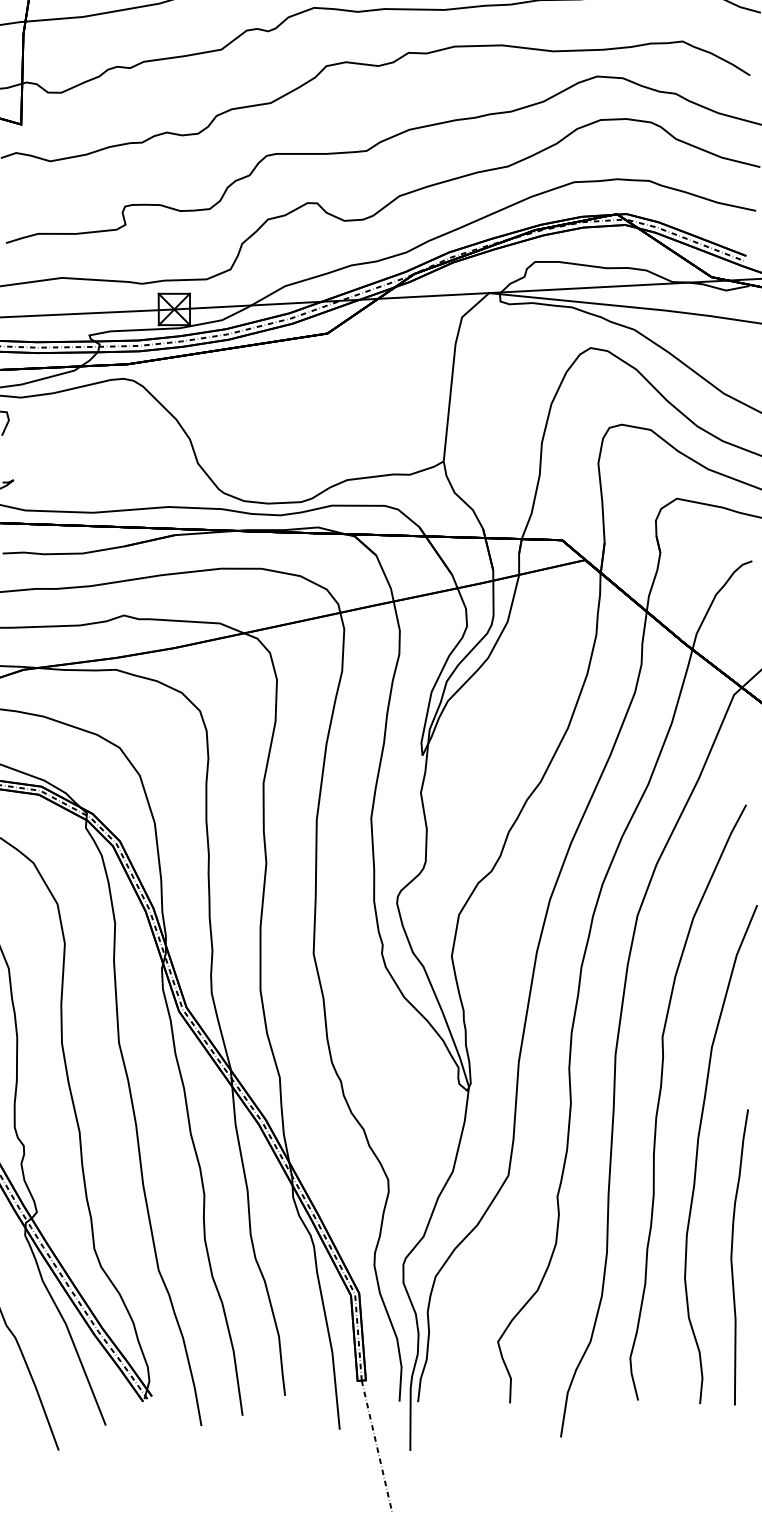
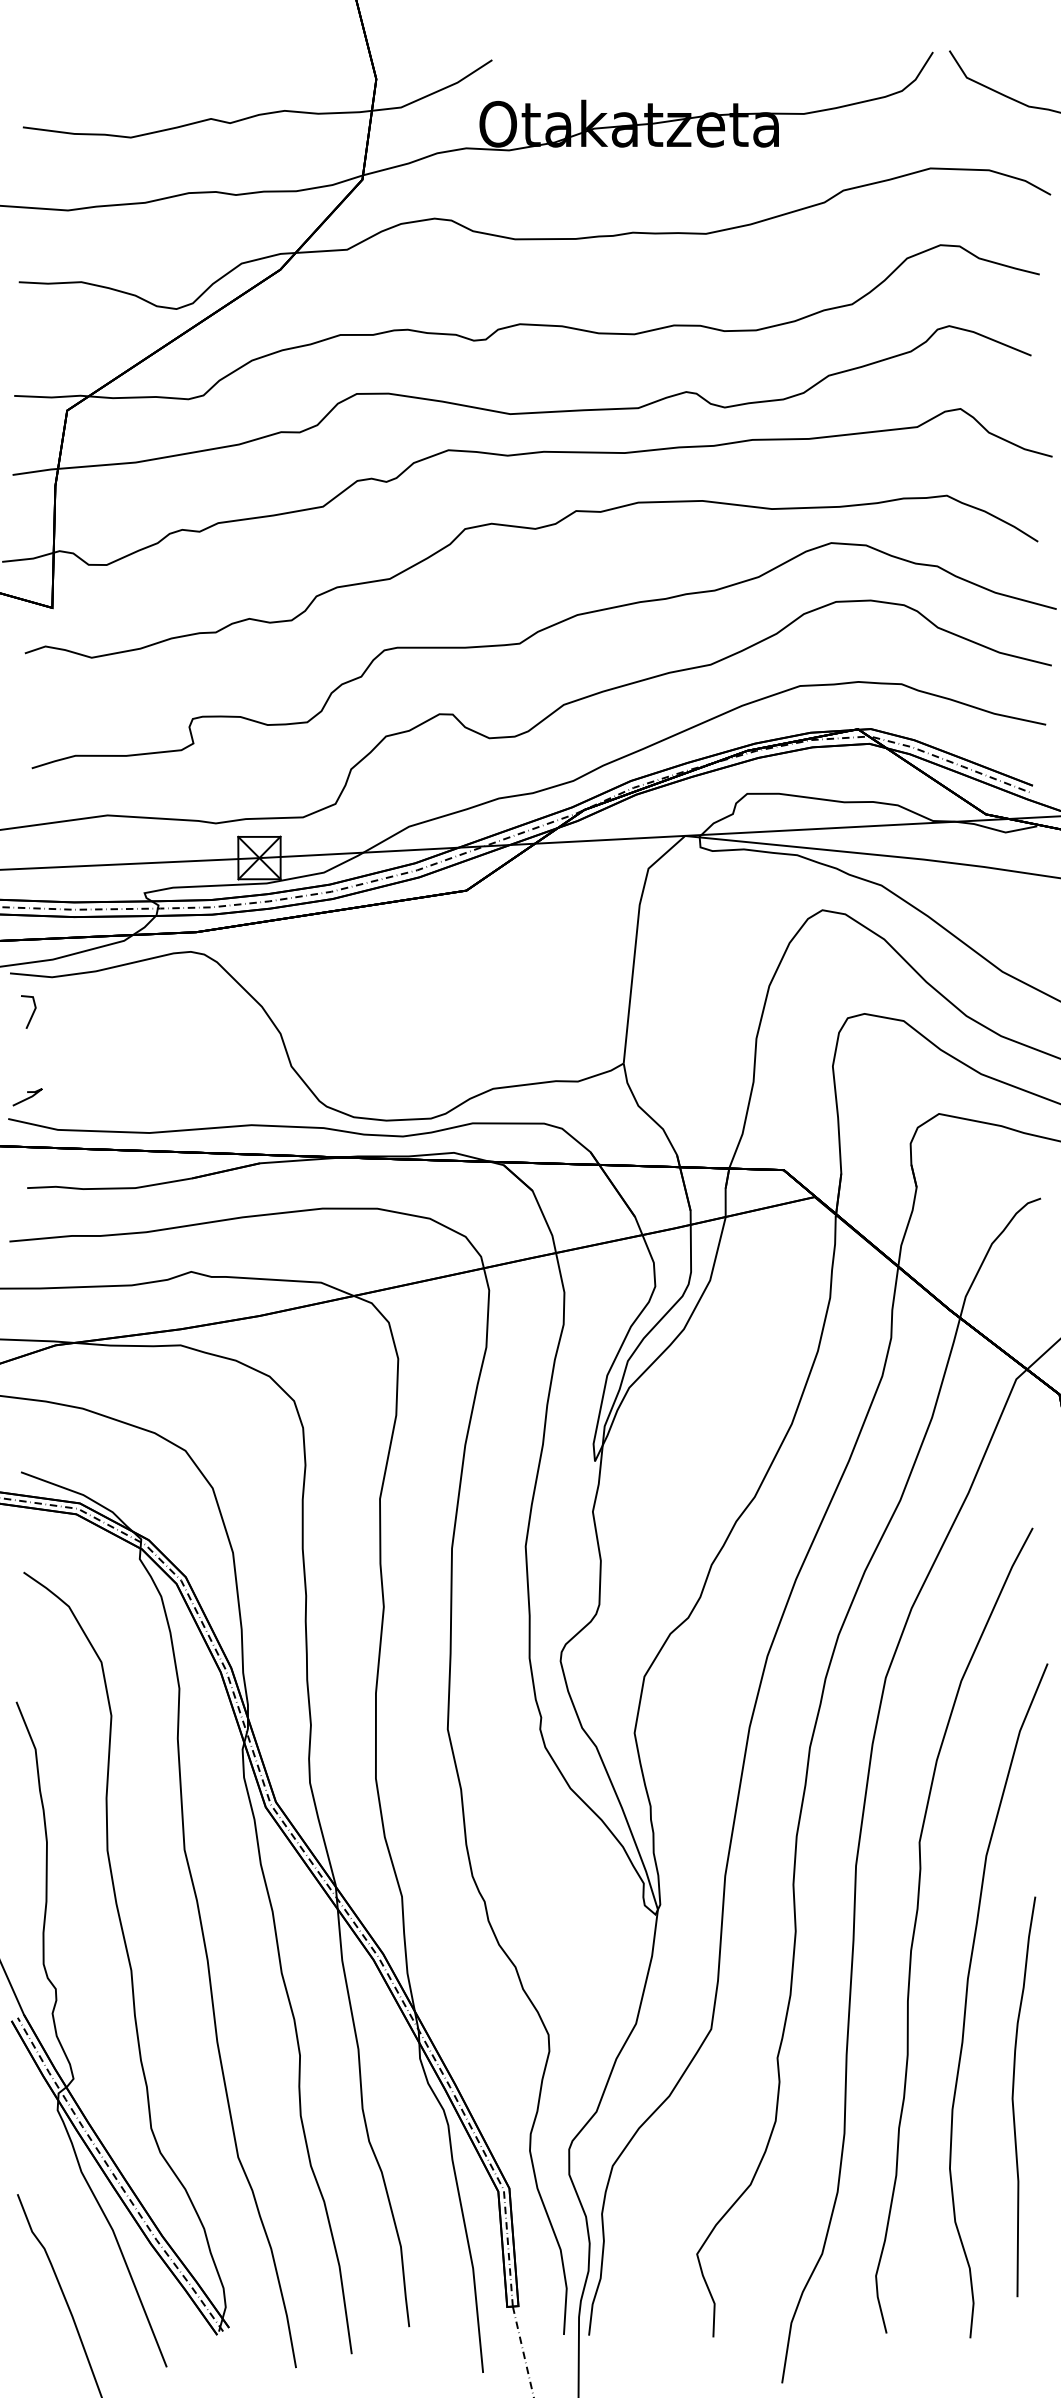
curve: (731, 1257) -> (1013, 2096), moved

